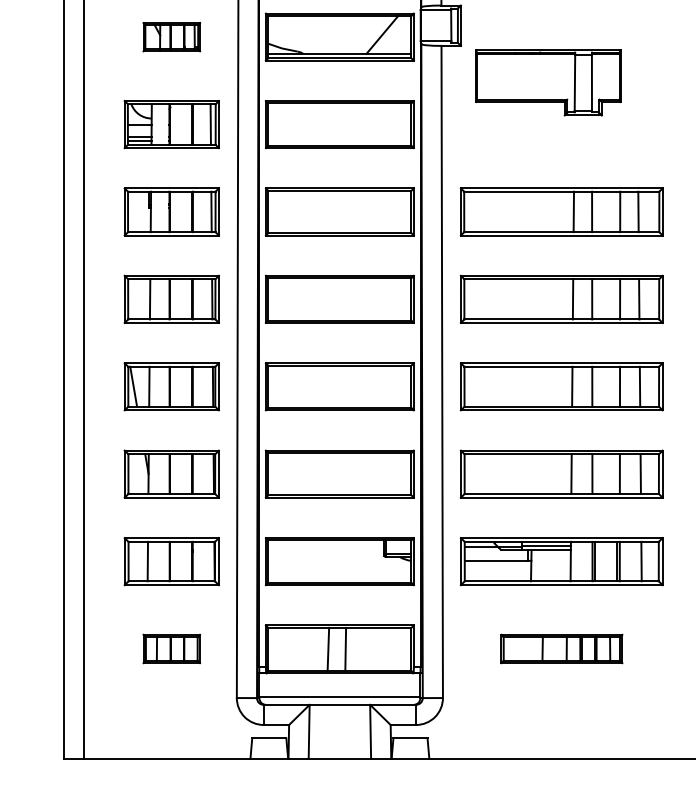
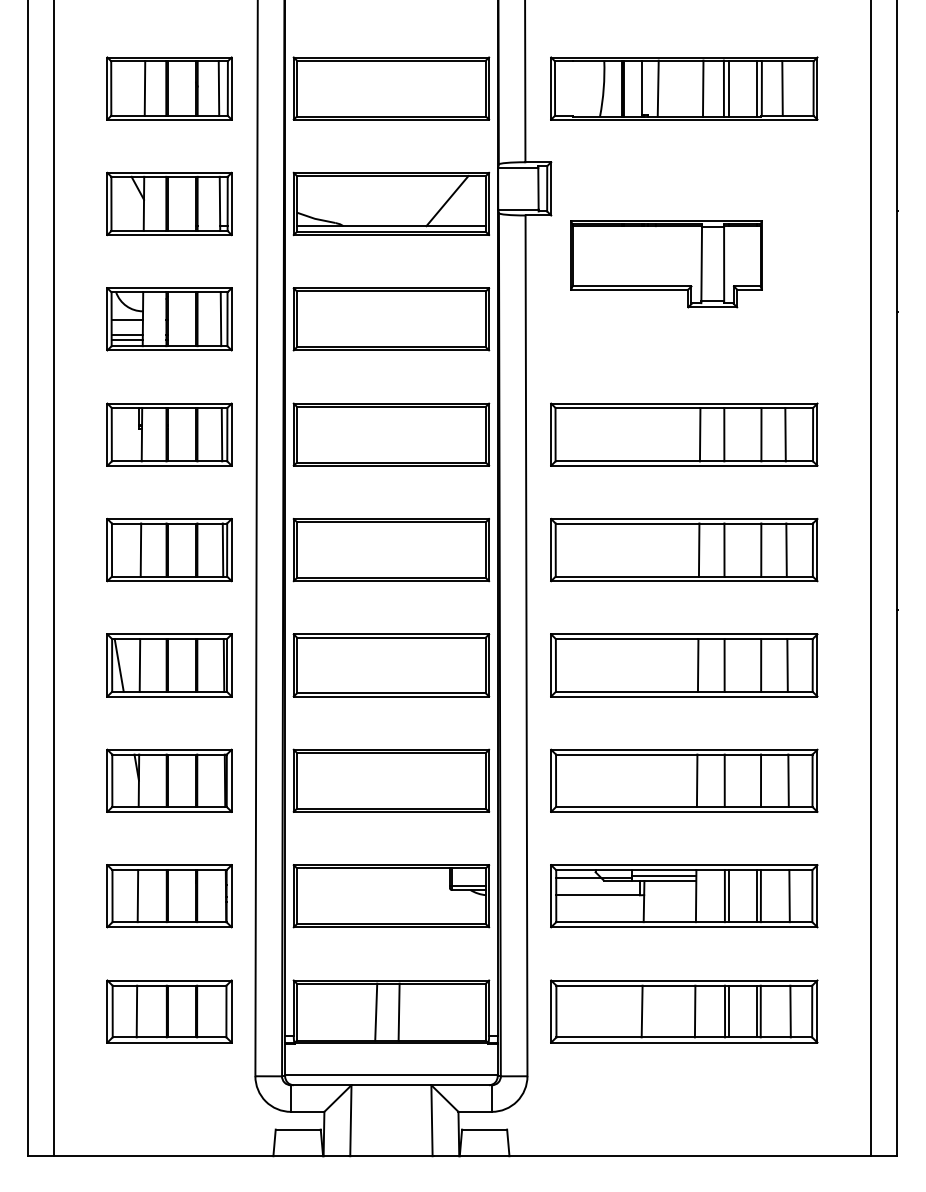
part: (171, 36) -> (169, 203), size x1.67
part: (171, 648) -> (169, 1011), size x1.67
part: (561, 648) -> (684, 1011), size x1.67

